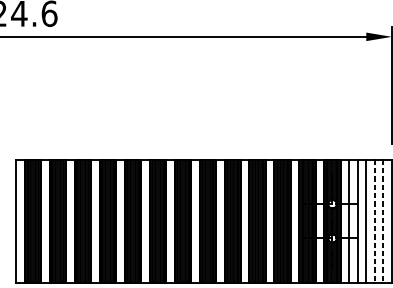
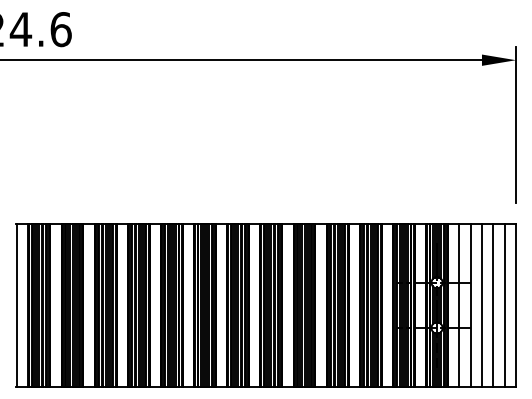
line: (374, 221) -> (493, 305), dashed -> solid
line: (383, 221) -> (504, 305), dashed -> solid

